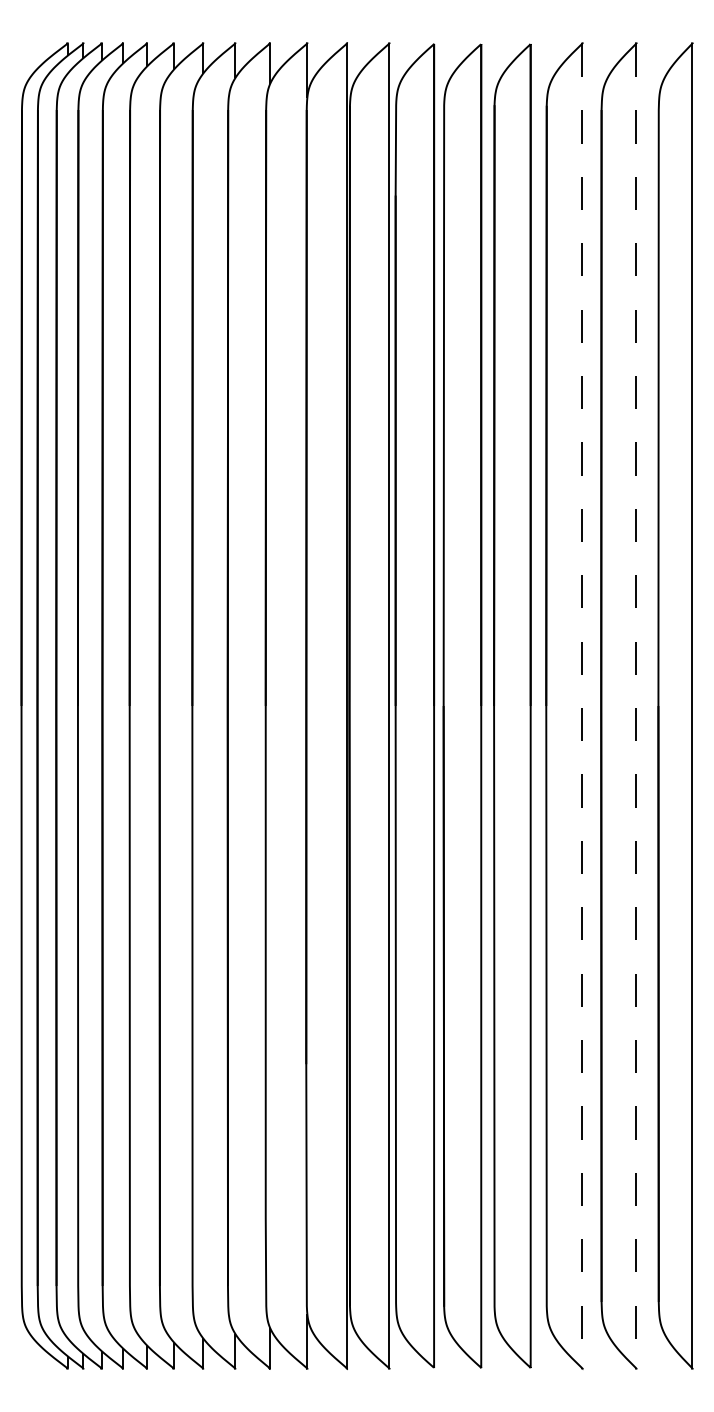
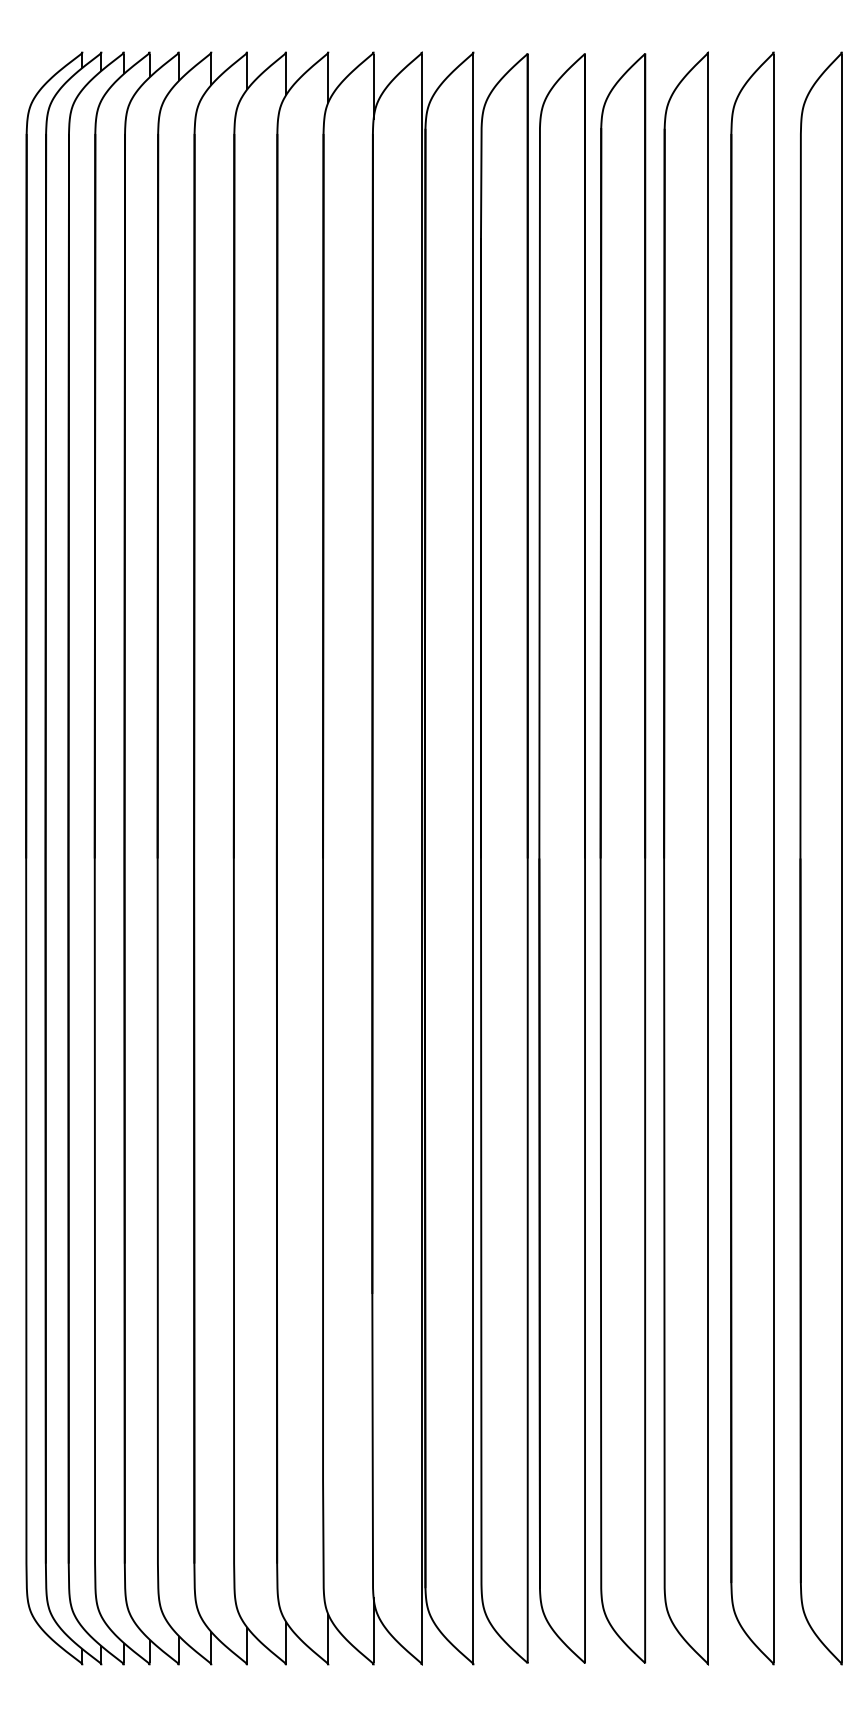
line: (582, 706) -> (708, 859), dashed -> solid
line: (636, 706) -> (773, 859), dashed -> solid

